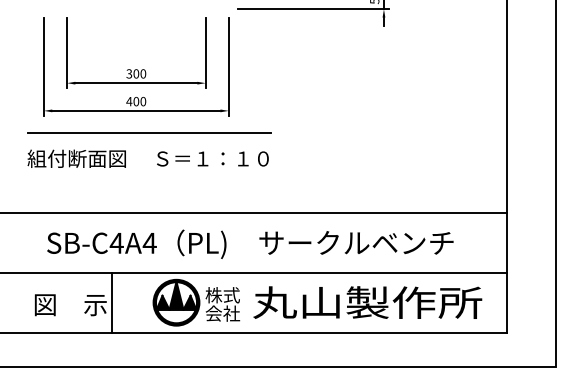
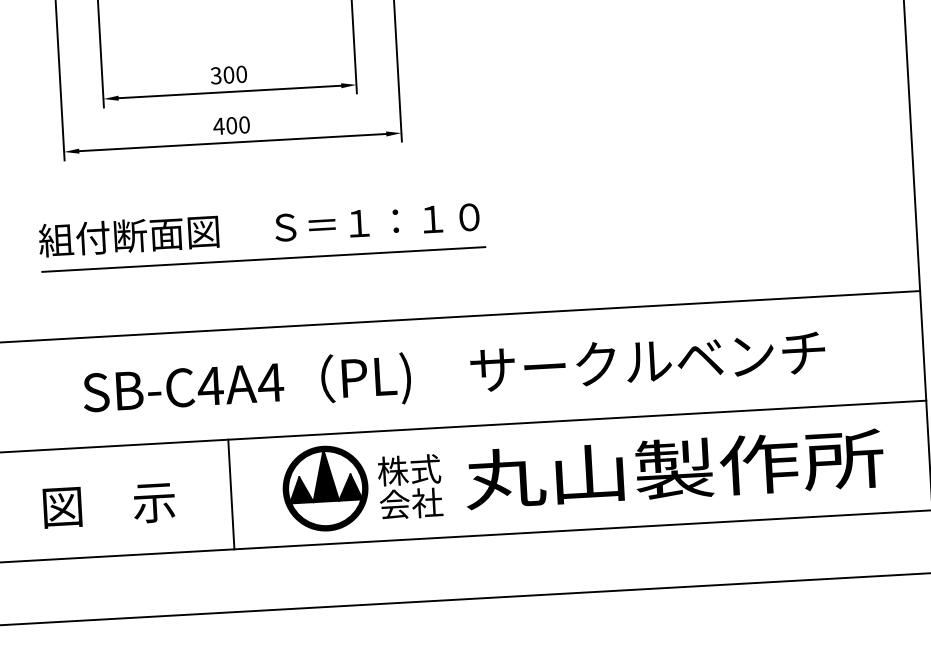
line: (149, 132) -> (263, 259), moved
line: (111, 303) -> (230, 495), moved
text: (70, 305) -> (108, 505), moved

